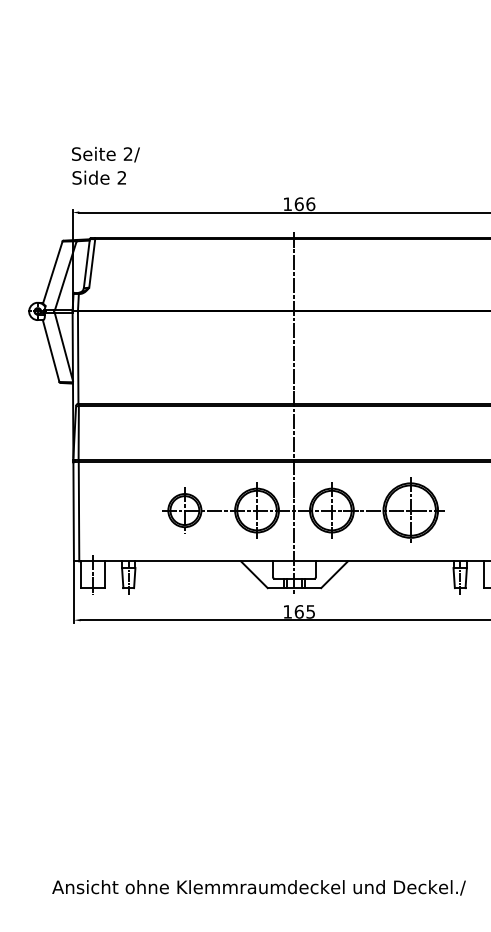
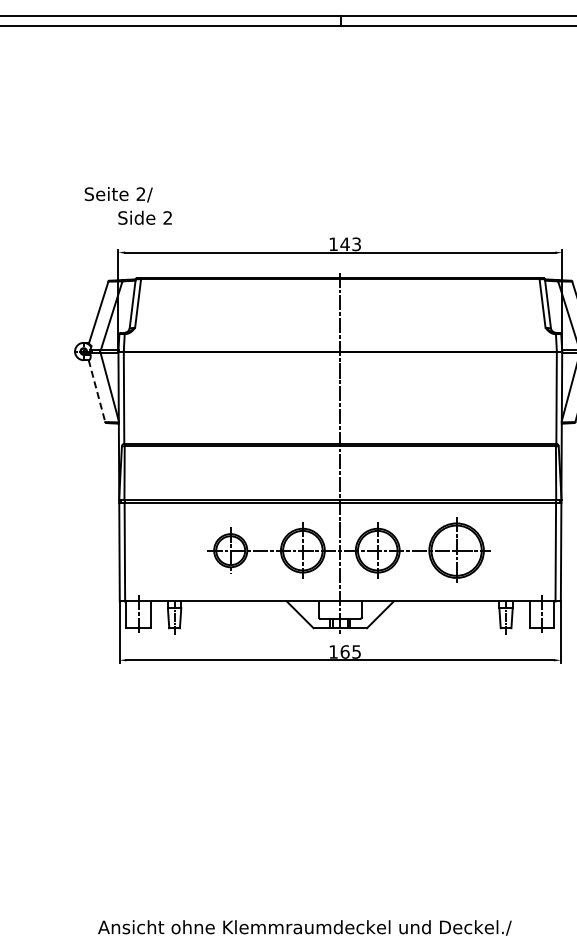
text: (105, 154) -> (118, 194), moved
text: (304, 204) -> (350, 244), 166 -> 143
line: (51, 351) -> (97, 391), solid -> dashed

